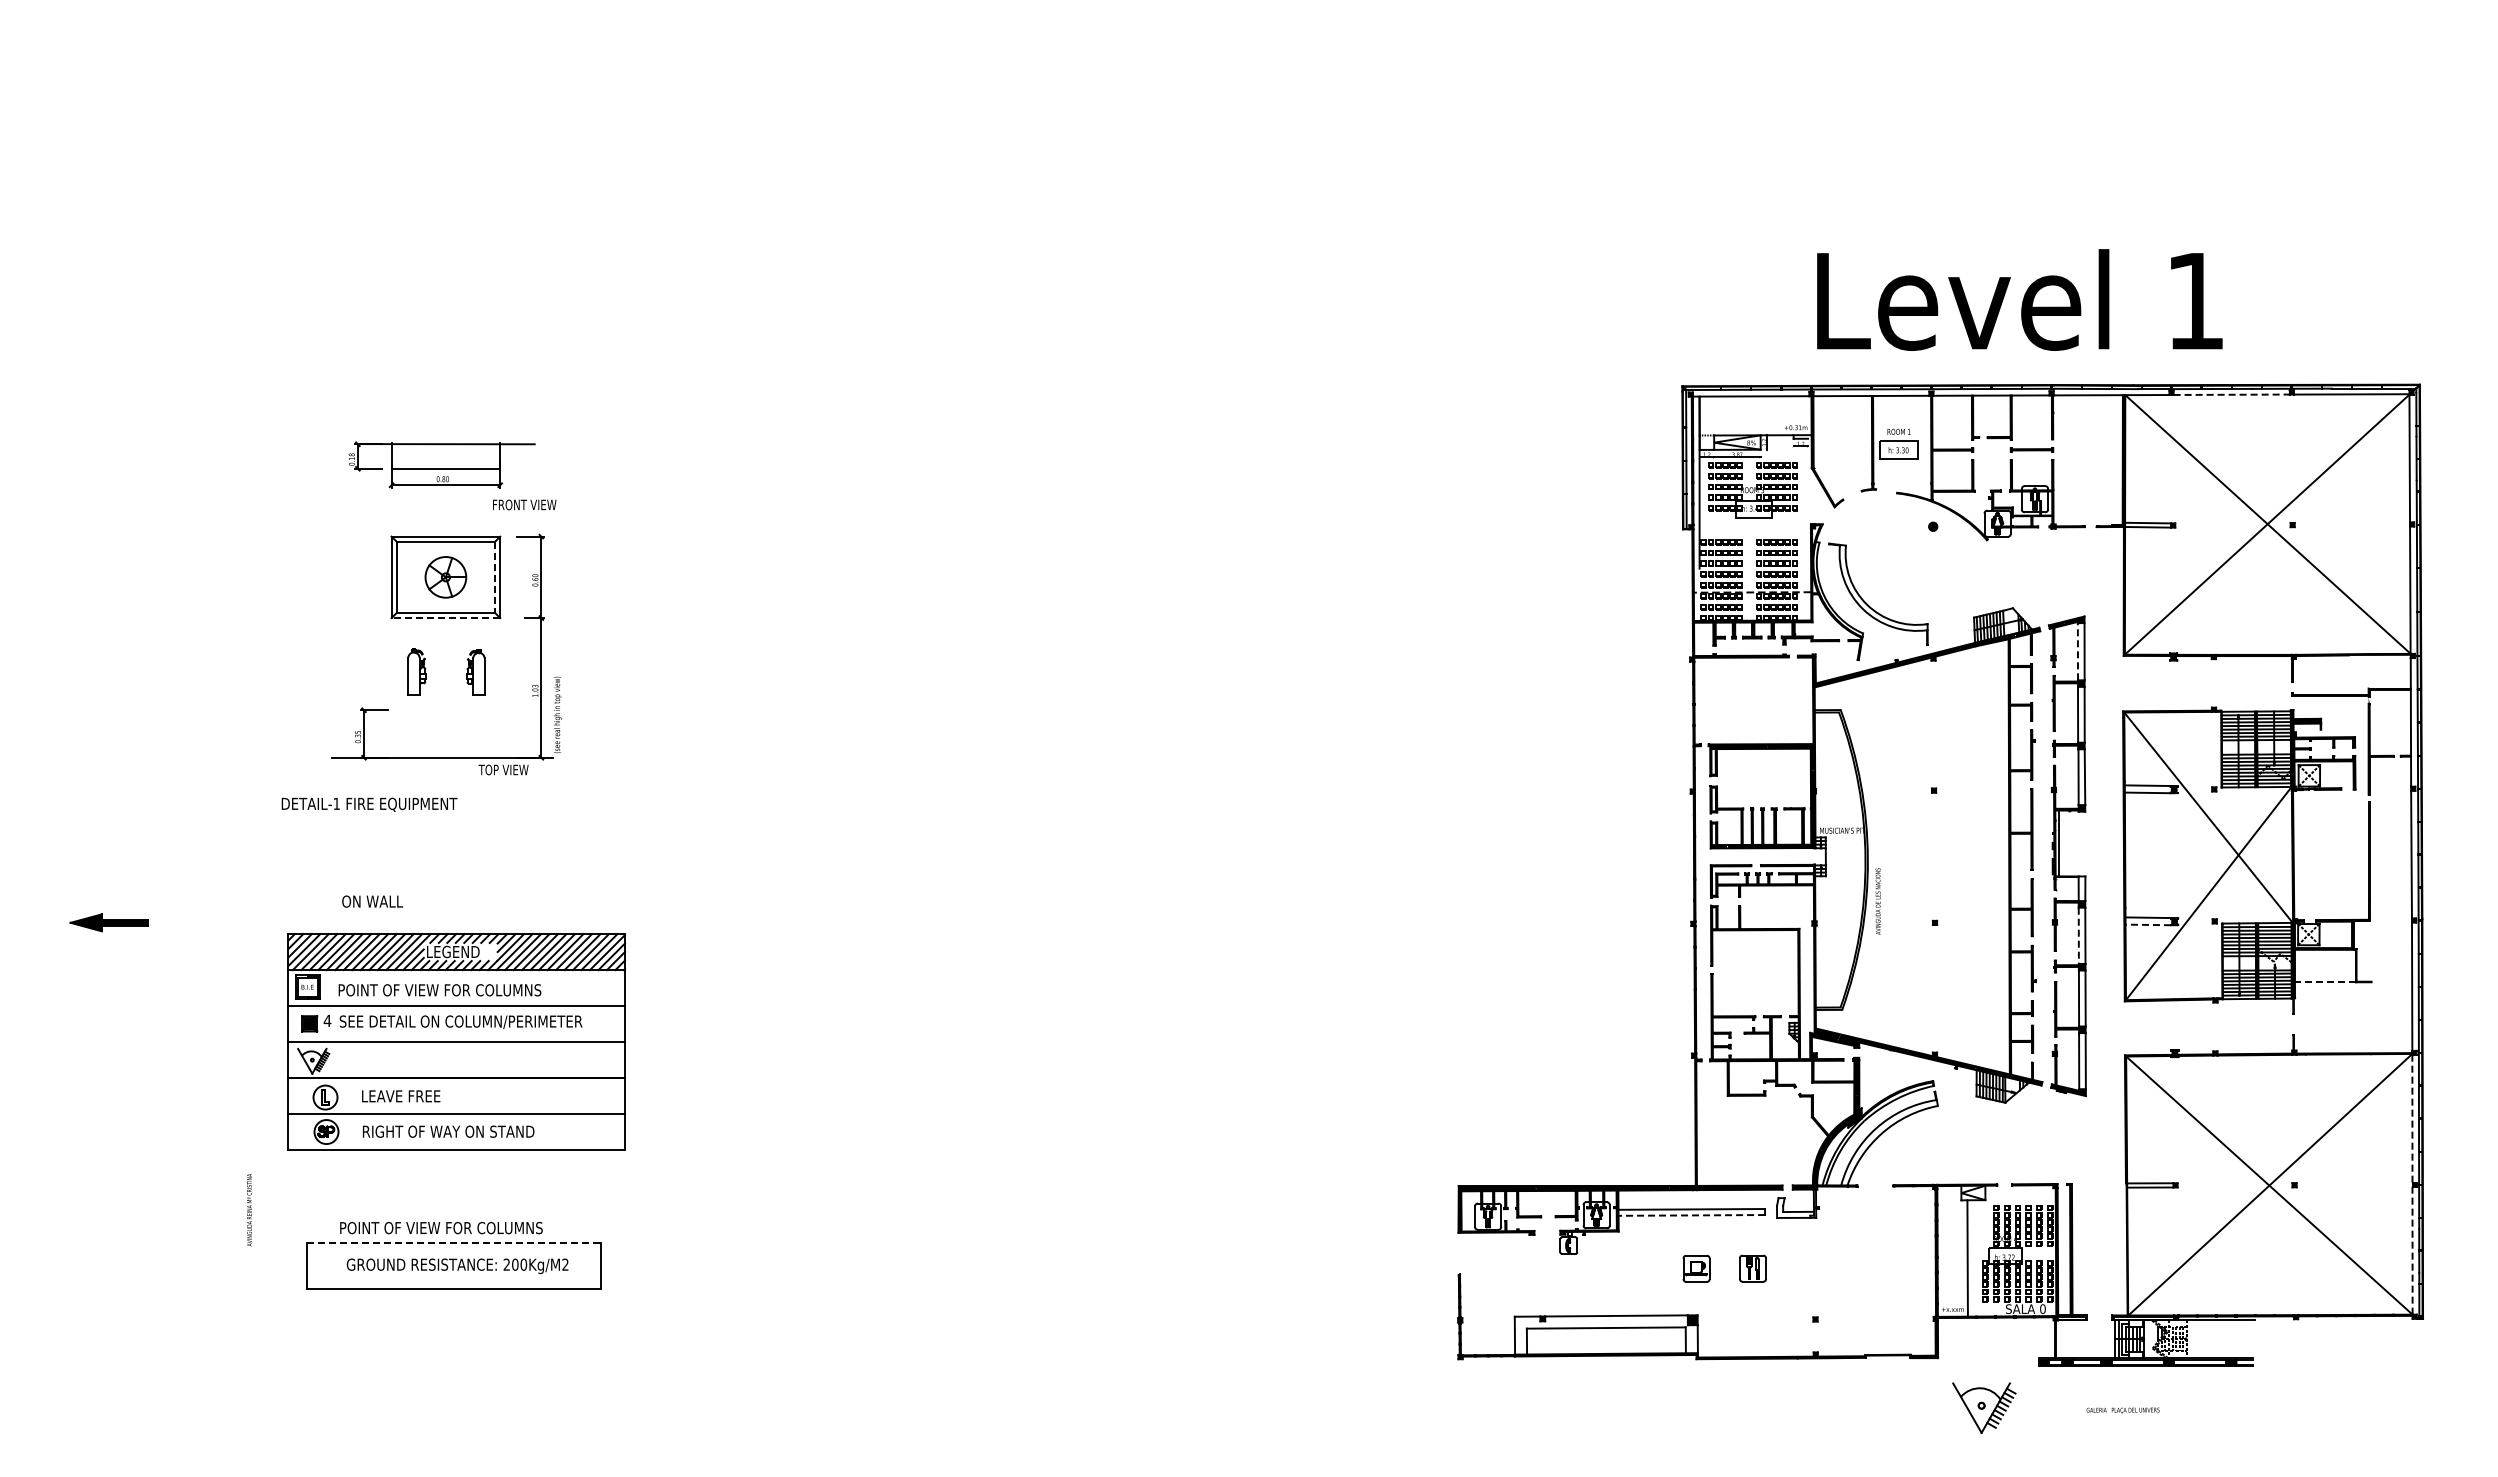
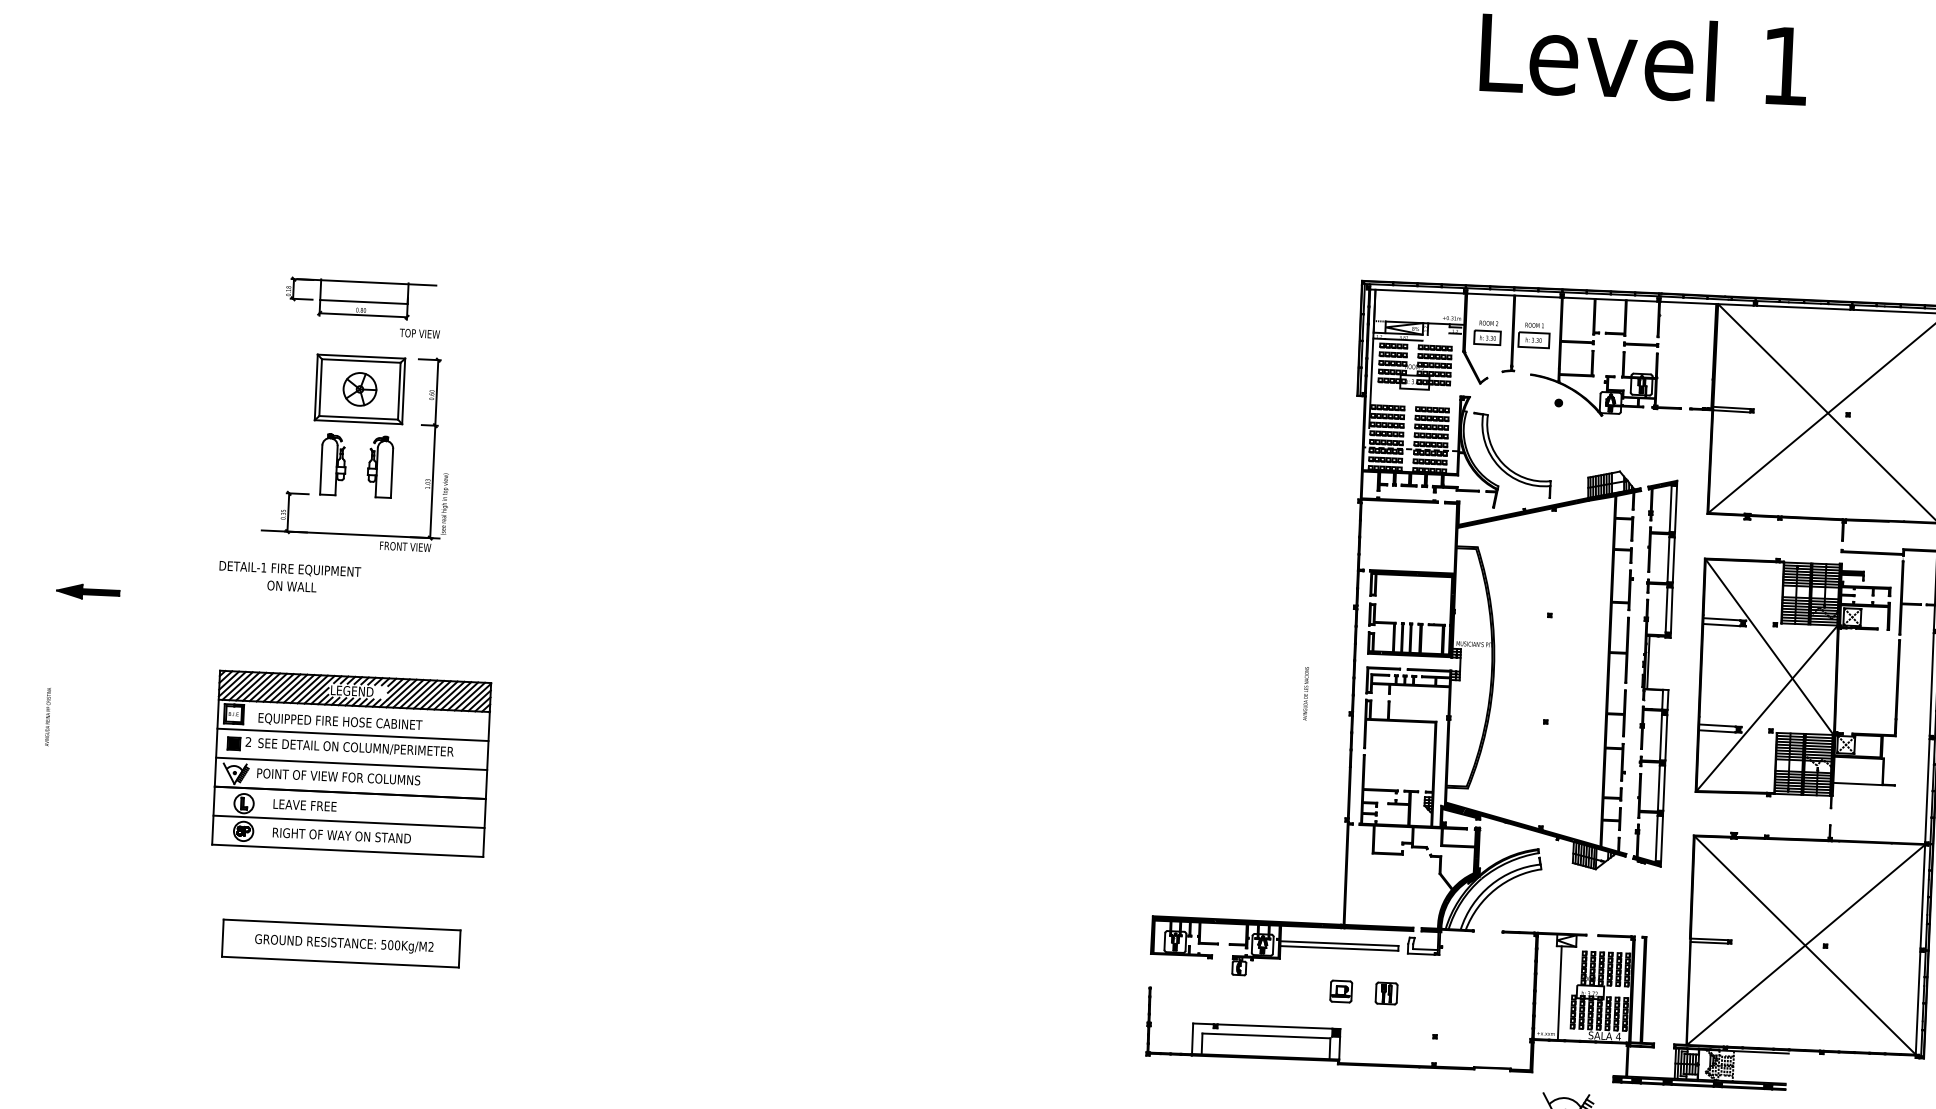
text: (2019, 299) -> (1644, 58), moved
line: (2231, 394) -> (1803, 307), dashed -> solid
part: (1840, 443) -> (1487, 332), added
text: (524, 504) -> (425, 333), FRONT VIEW -> TOP VIEW
line: (494, 577) -> (399, 391), dashed -> solid
line: (445, 618) -> (358, 422), dashed -> solid
line: (2077, 650) -> (1670, 507), dashed -> solid
part: (416, 671) -> (332, 464), size x1.67
part: (475, 672) -> (380, 467), size x1.67
text: (510, 769) -> (404, 546), TOP VIEW -> FRONT VIEW
text: (372, 901) -> (291, 586), moved
text: (1877, 901) -> (1305, 693), moved
part: (108, 922) -> (87, 591), moved
line: (2148, 924) -> (1717, 731), dashed -> solid
line: (2078, 936) -> (1660, 738), dashed -> solid
line: (2324, 982) -> (1857, 784), dashed -> solid
text: (441, 991) -> (341, 722), POINT OF VIEW FOR COLUMNS -> EQUIPPED FIRE HOSE CABINET
text: (327, 1020) -> (248, 741), 4 -> 2
line: (2412, 1184) -> (1920, 949), dashed -> solid
text: (249, 1209) -> (48, 716), moved
line: (1691, 1215) -> (1339, 948), dashed -> solid
text: (441, 1227) -> (338, 776), moved
line: (454, 1242) -> (342, 925), dashed -> solid
text: (506, 1264) -> (383, 944), 200Kg/M2 -> 500Kg/M2
text: (2042, 1308) -> (1618, 1036), 0 -> 4

